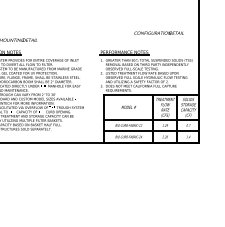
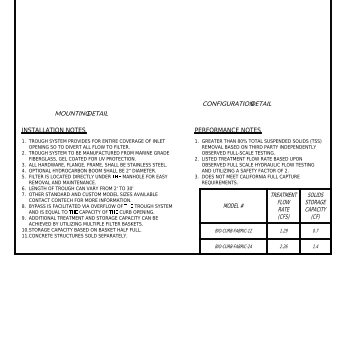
text: (159, 33) -> (237, 103), moved

